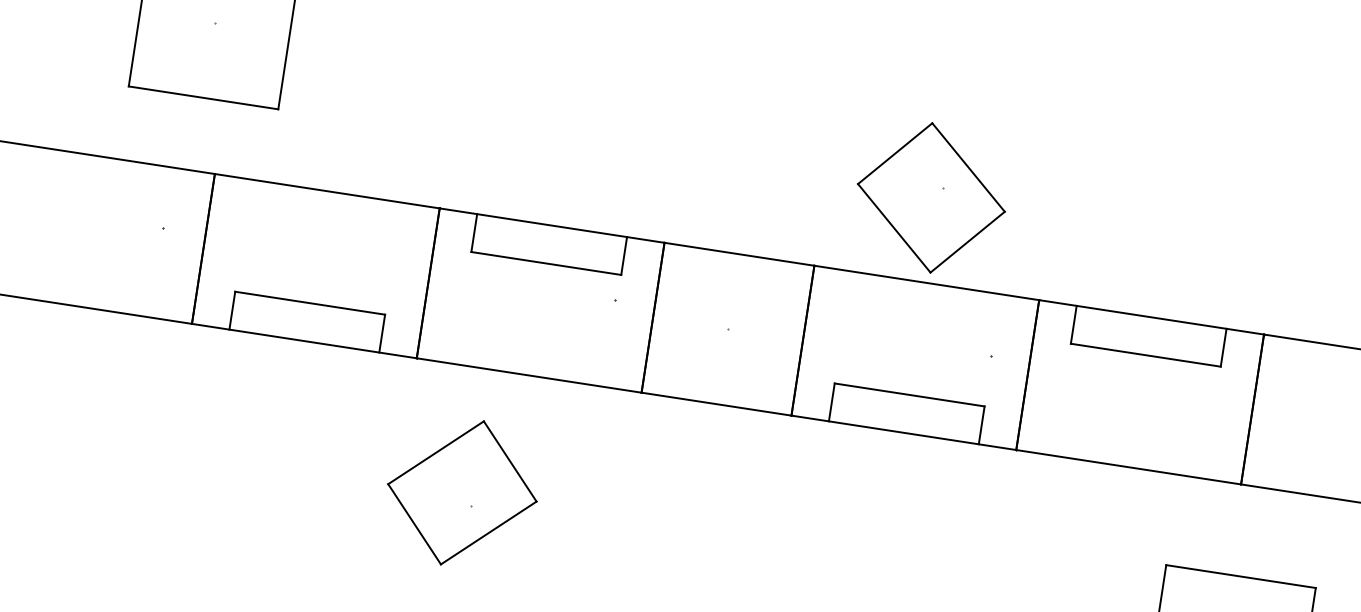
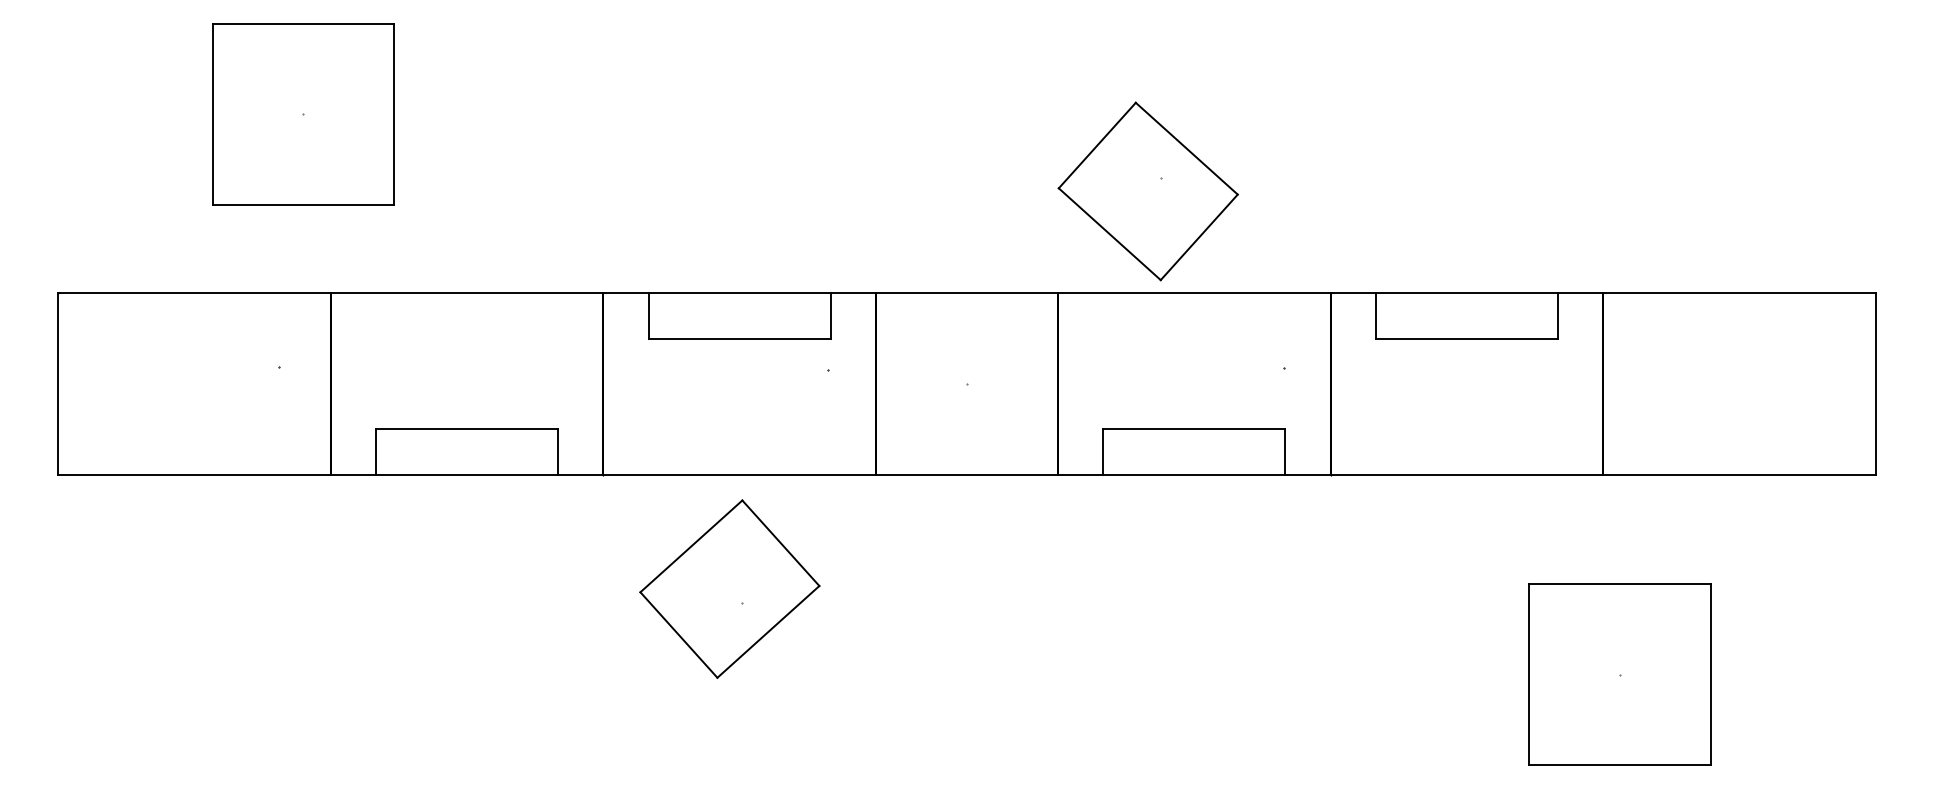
part: (930, 197) -> (1147, 191), moved
part: (462, 492) -> (729, 588), moved

